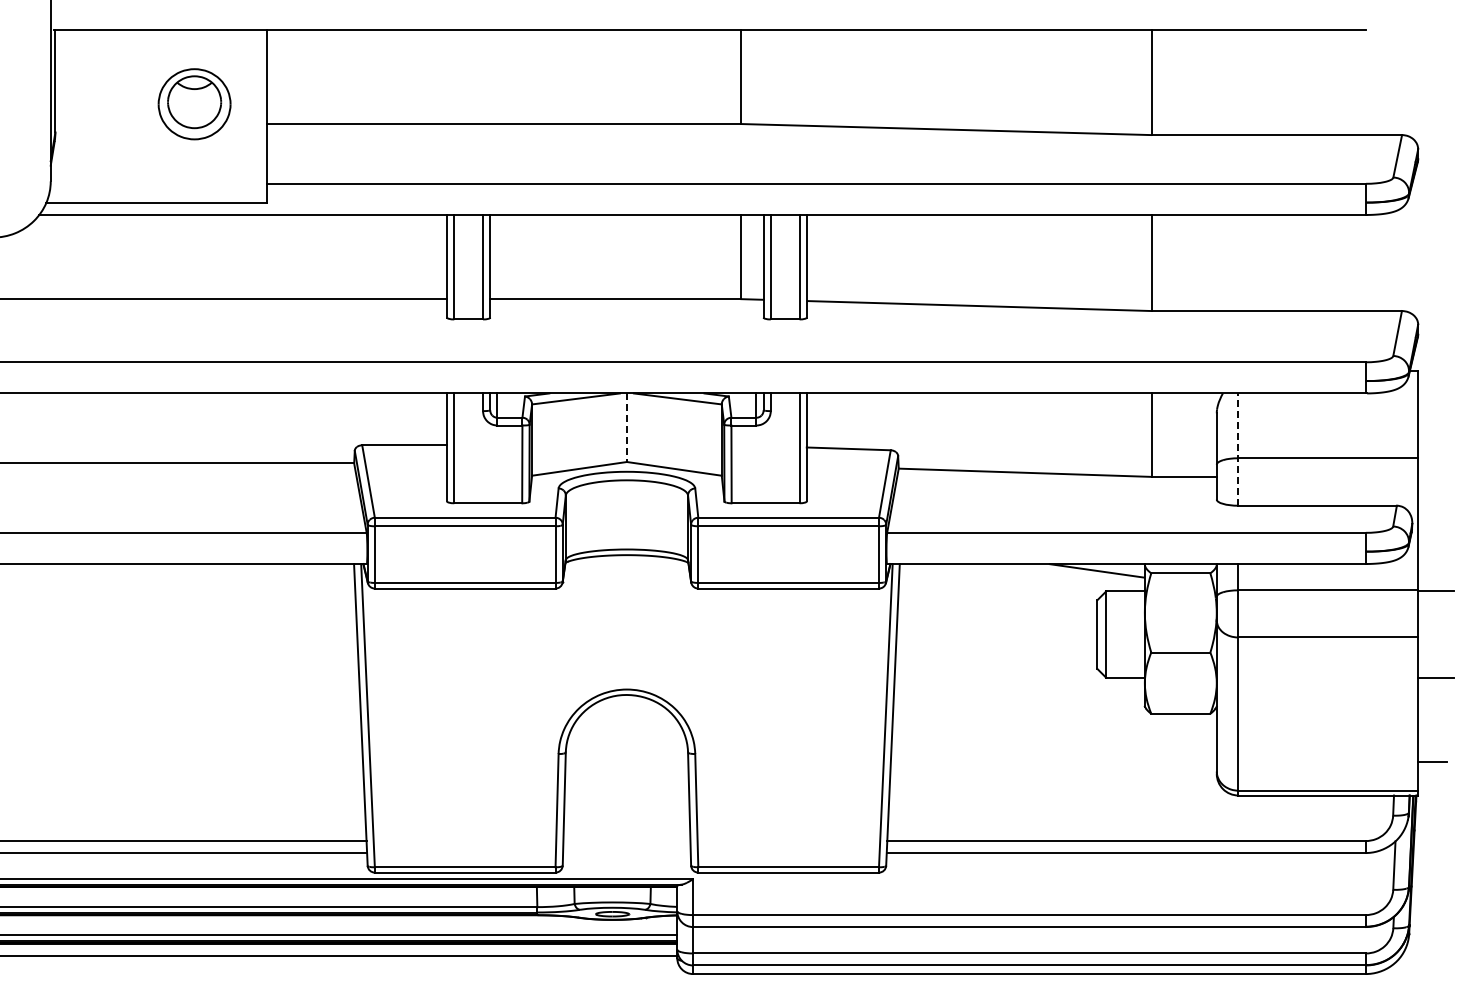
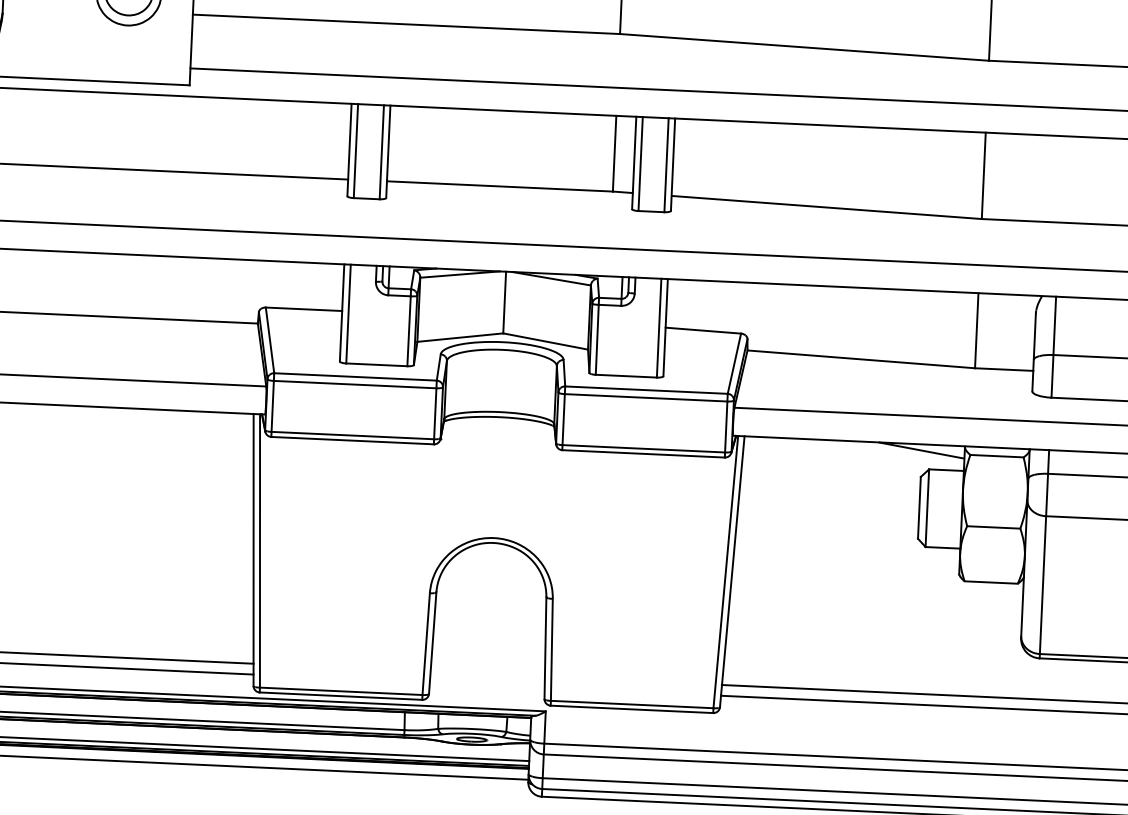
line: (626, 428) -> (504, 303), dashed -> solid
line: (1238, 449) -> (1053, 347), dashed -> solid

